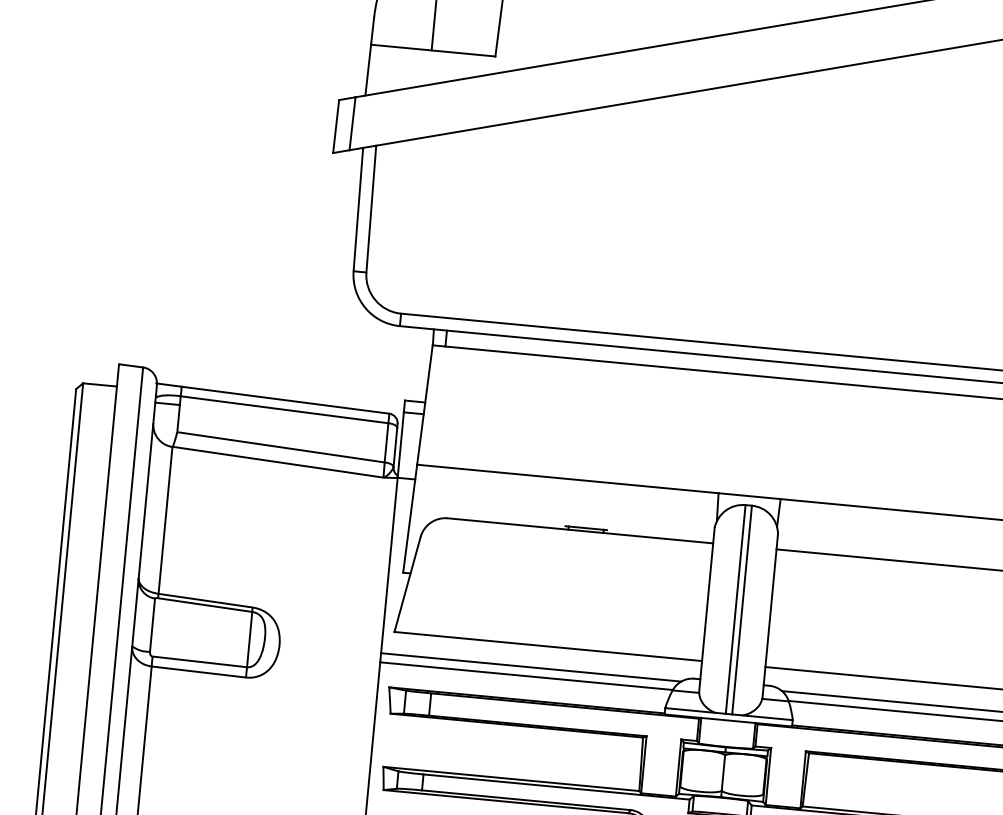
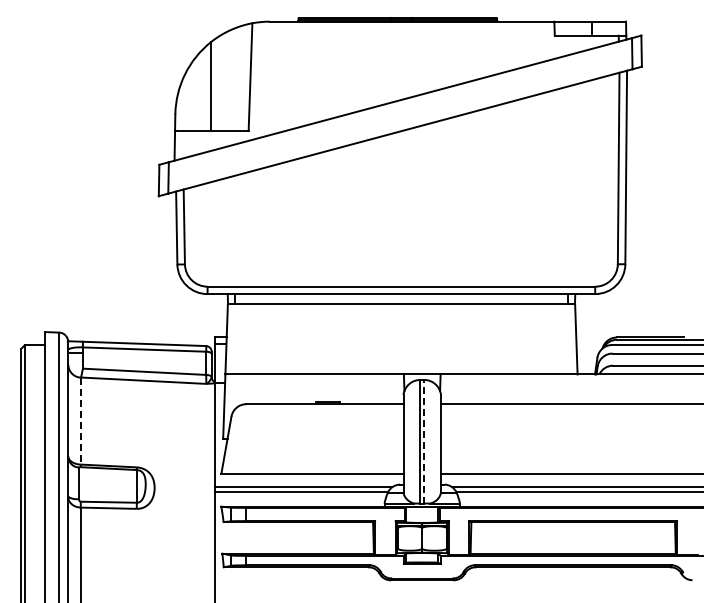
line: (164, 521) -> (80, 421), solid -> dashed
line: (742, 609) -> (424, 441), solid -> dashed

